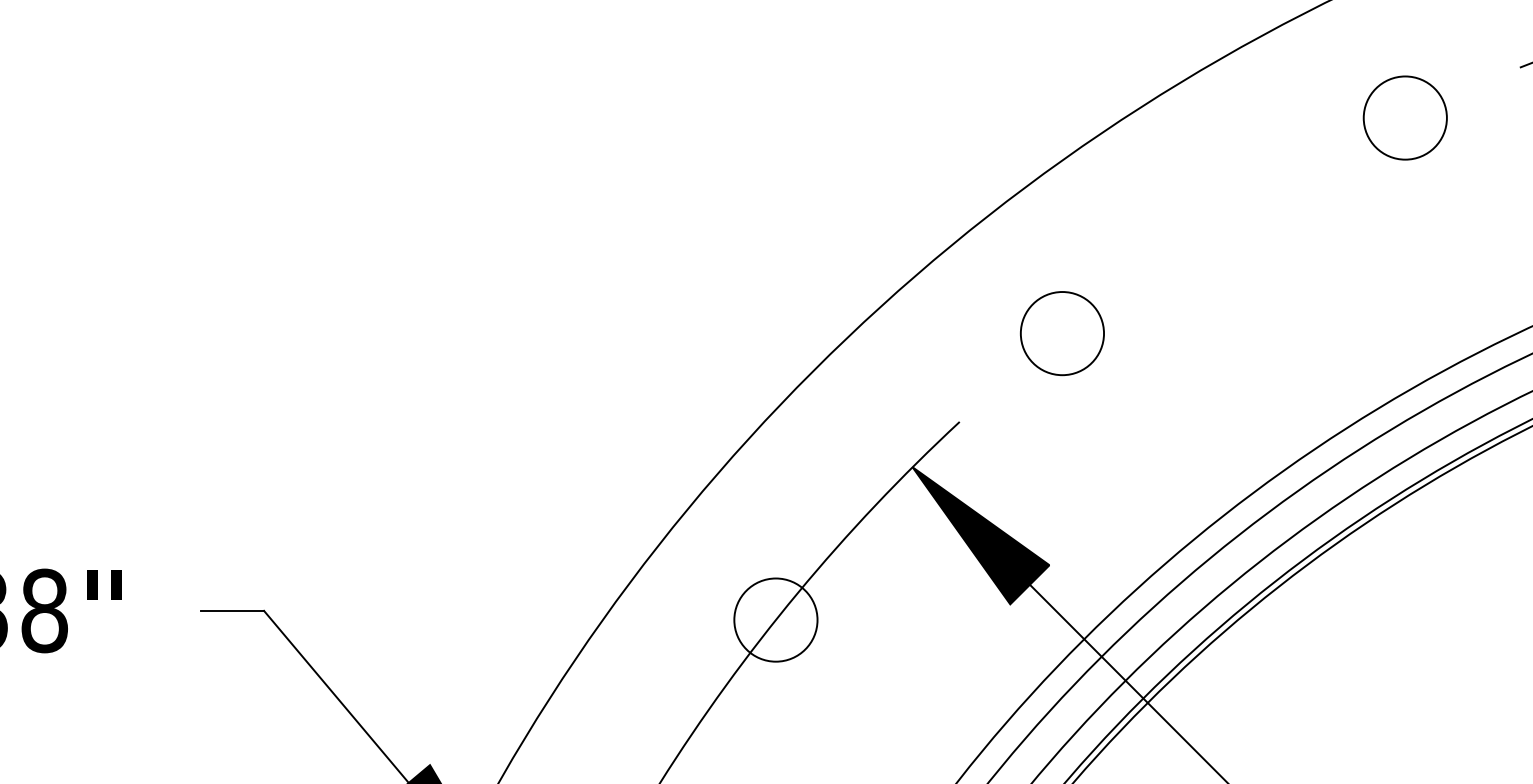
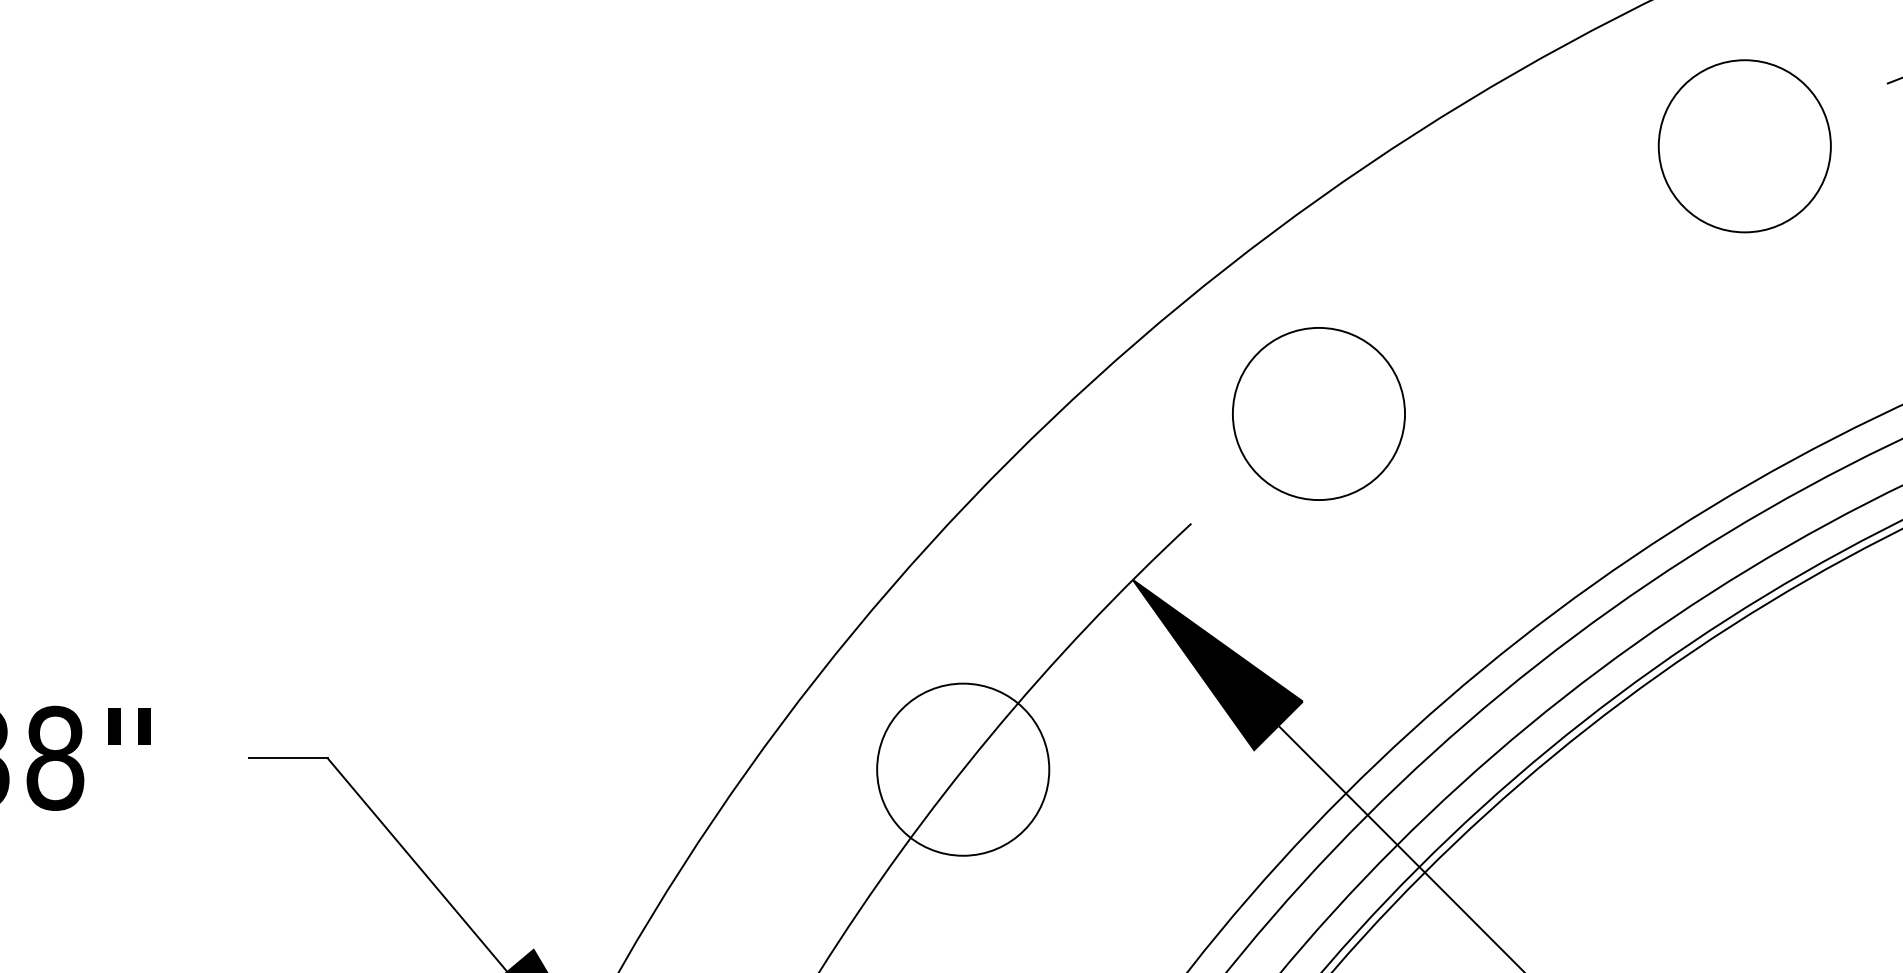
circle: (1405, 118) -> (1744, 146), size x1.67
circle: (1062, 333) -> (1318, 413), size x1.67
circle: (776, 619) -> (963, 769), size x1.67

